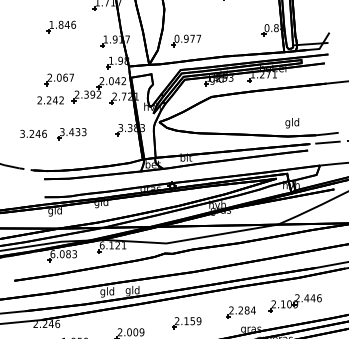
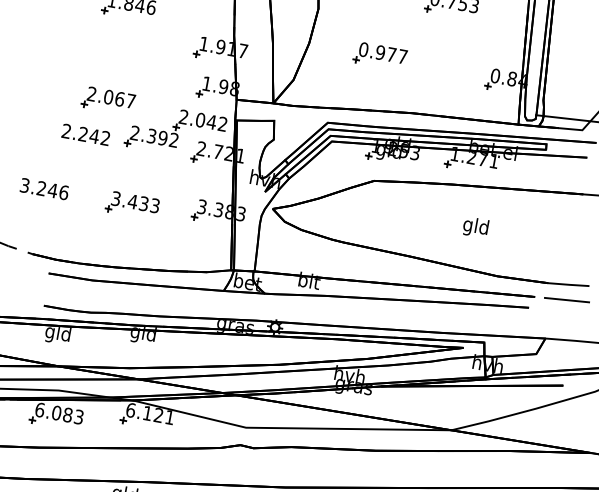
part: (186, 40) -> (380, 55), moved
text: (292, 123) -> (476, 228), moved
part: (71, 134) -> (131, 206), moved

